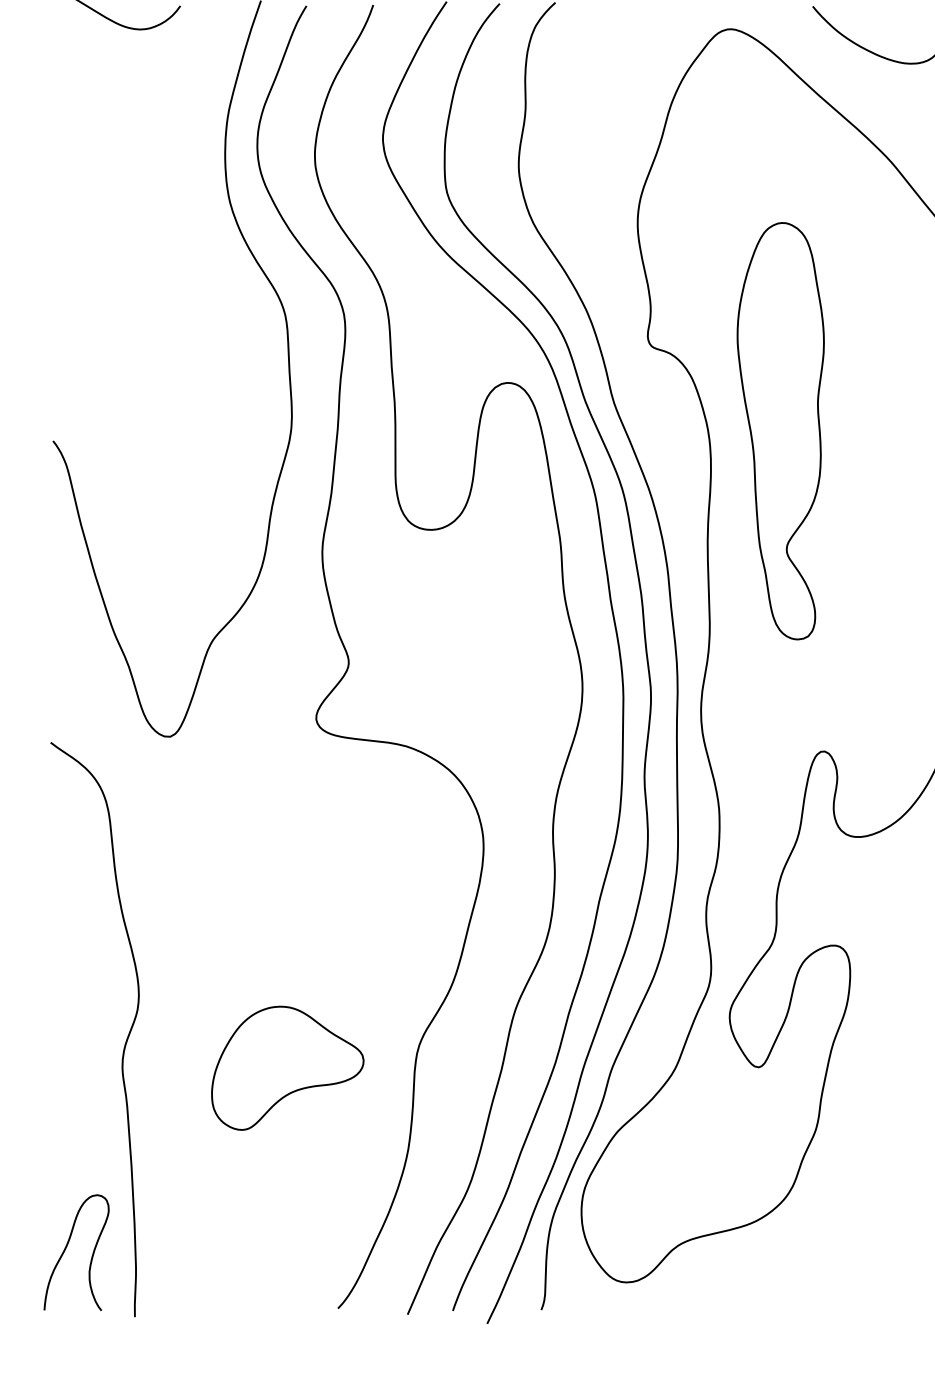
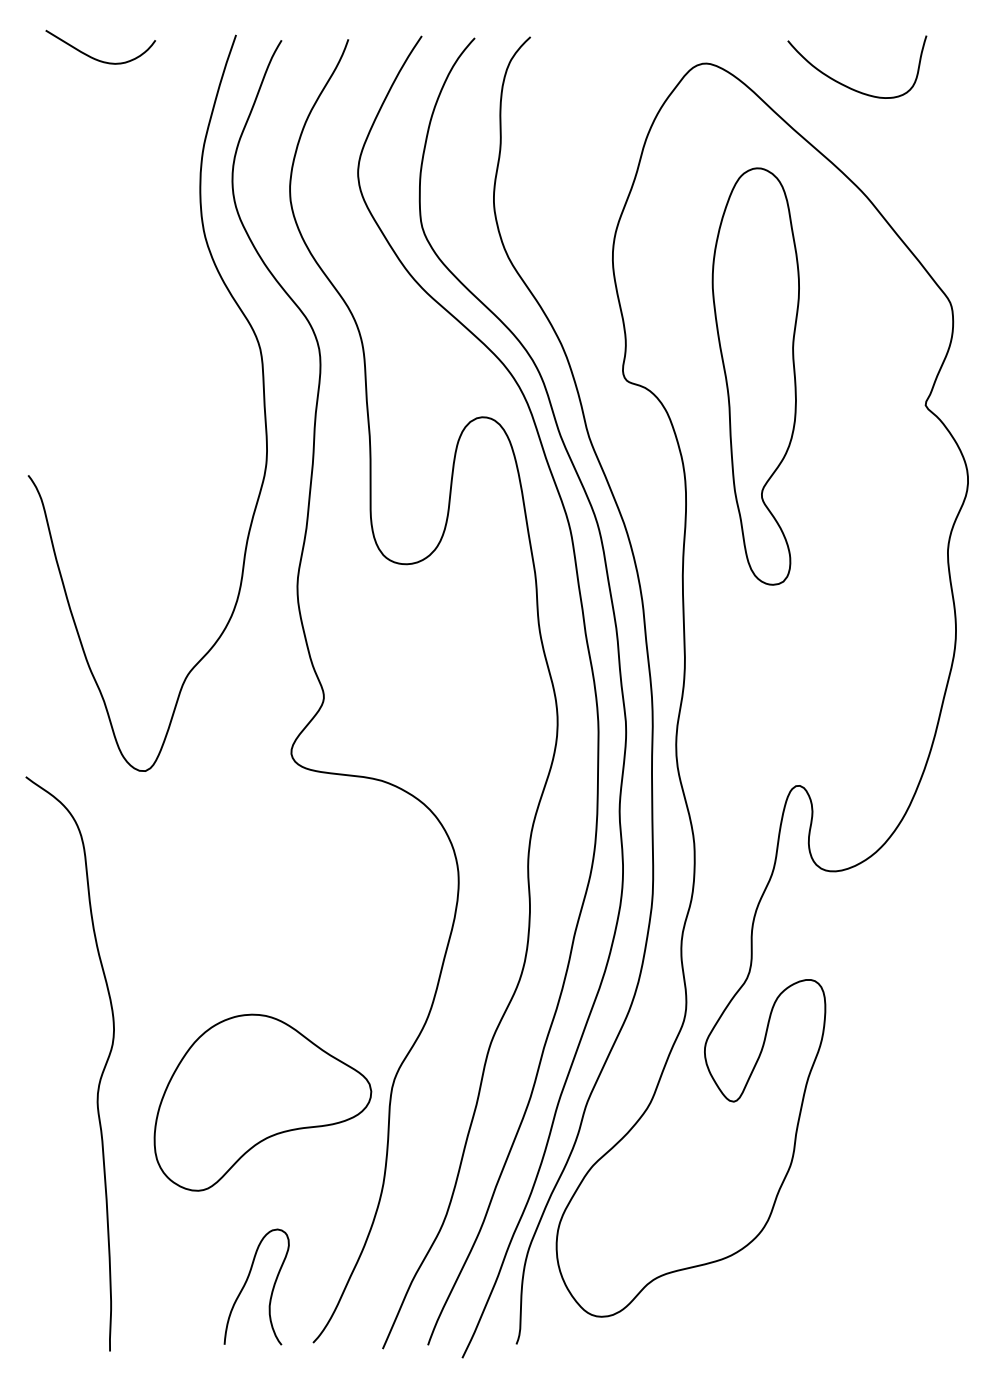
part: (780, 431) -> (755, 376), moved
part: (287, 1068) -> (262, 1102), size x1.43
curve: (67, 1247) -> (247, 1281), moved

